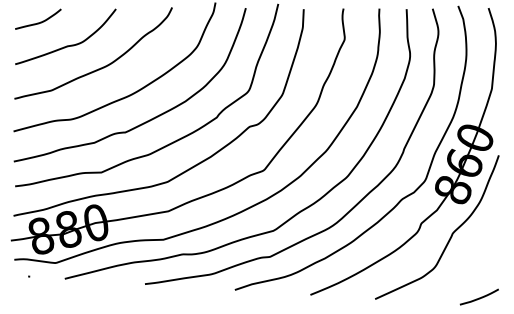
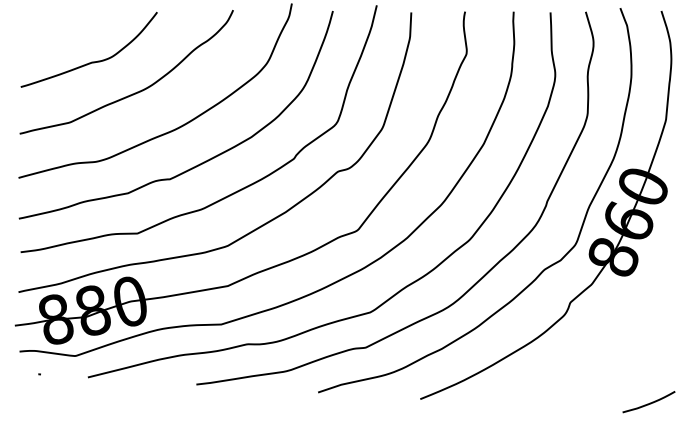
curve: (38, 22) -> (52, 30), removed
curve: (451, 233) -> (611, 316), removed

